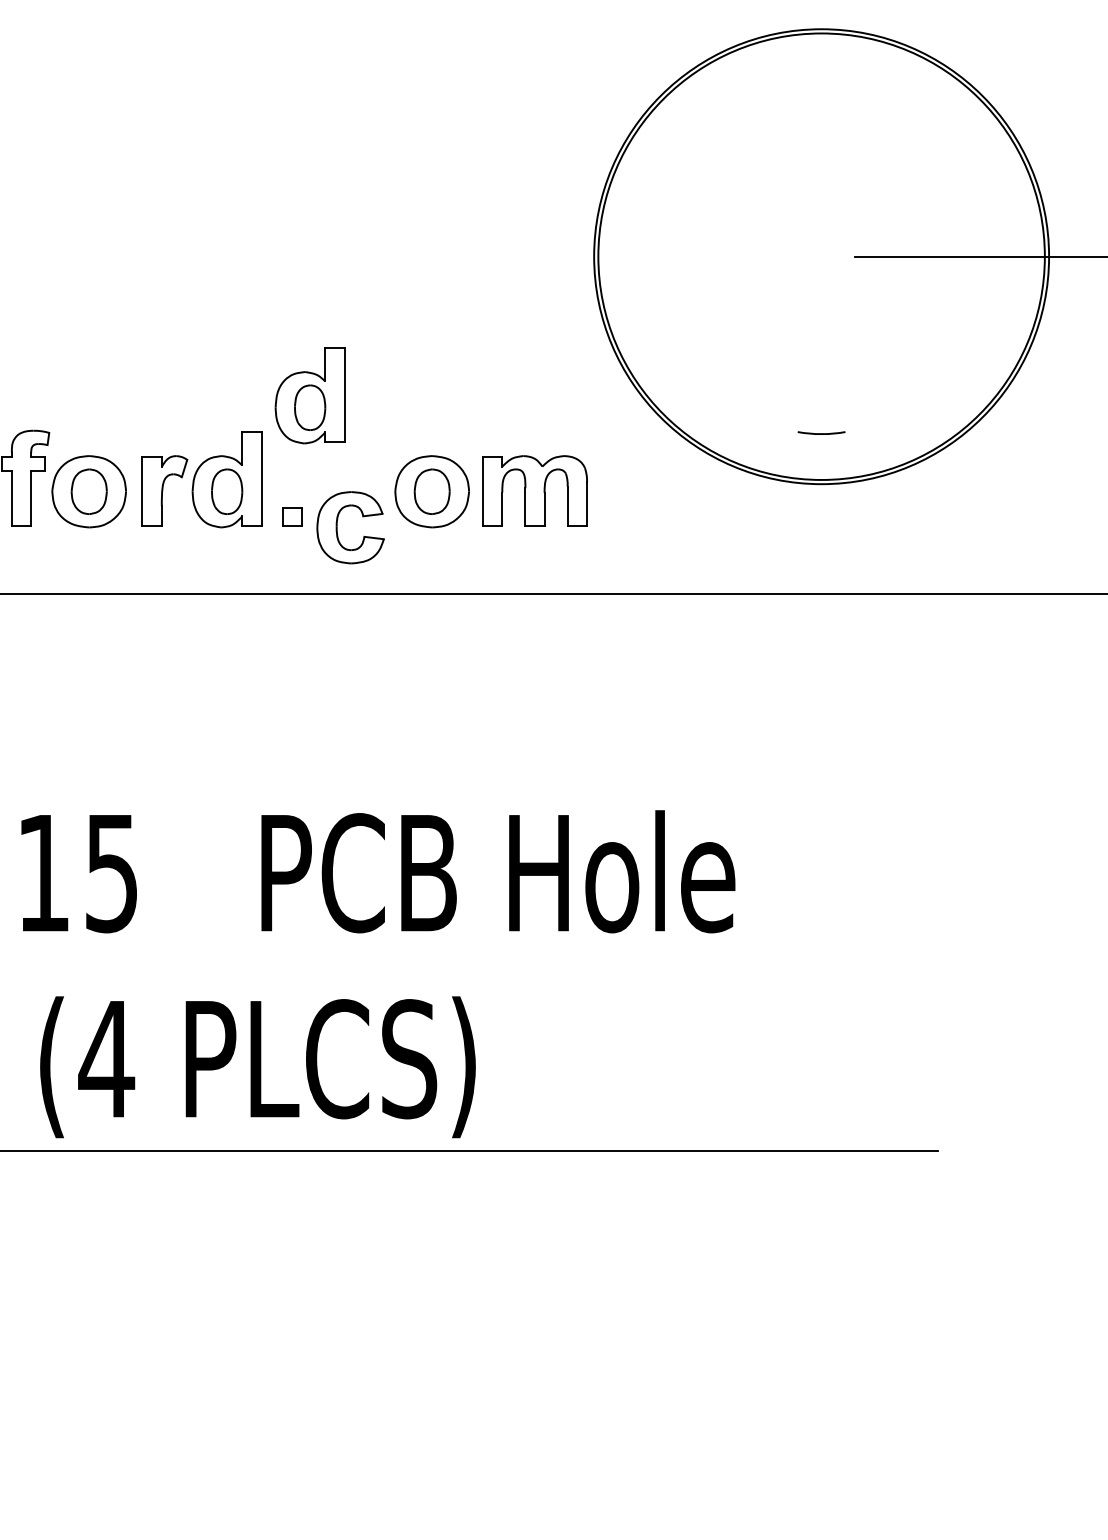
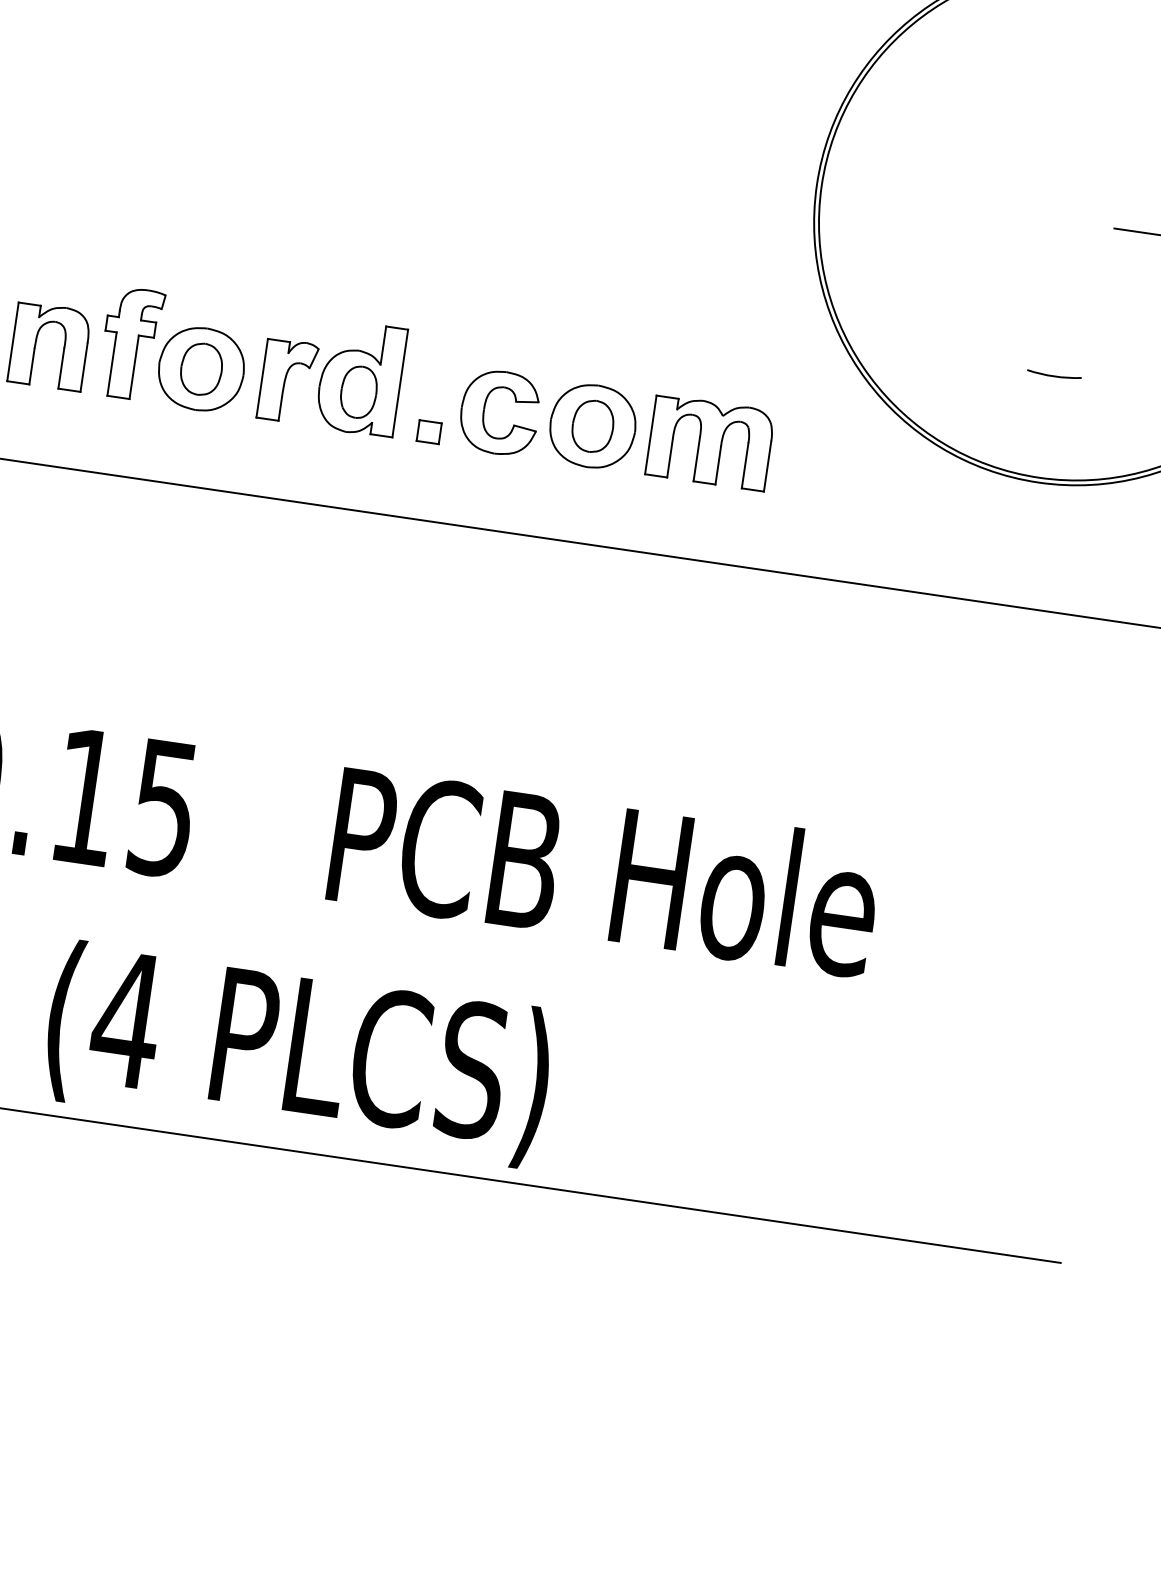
part: (309, 395) -> (468, 296), removed
line: (821, 433) -> (1054, 375), moved
part: (337, 527) -> (484, 410), moved

